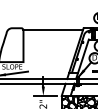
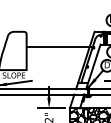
line: (52, 30) -> (59, 46), moved

